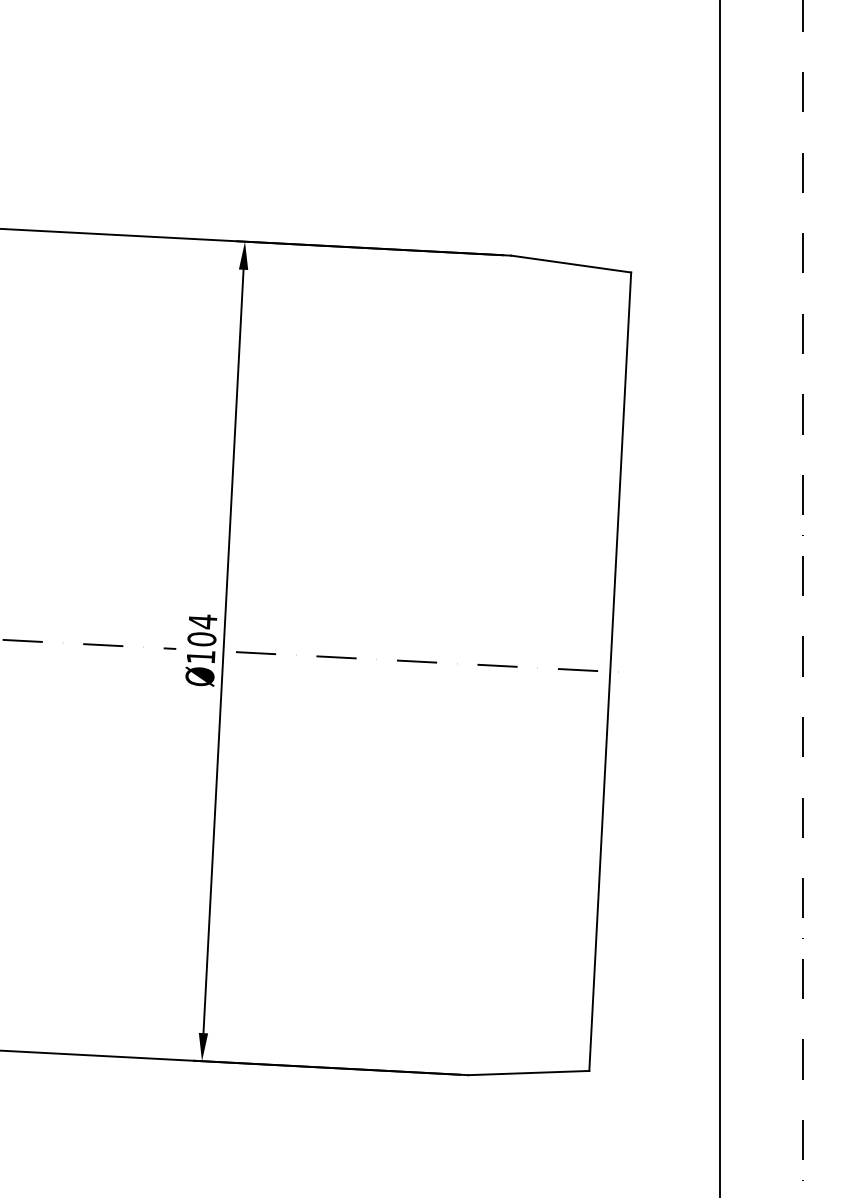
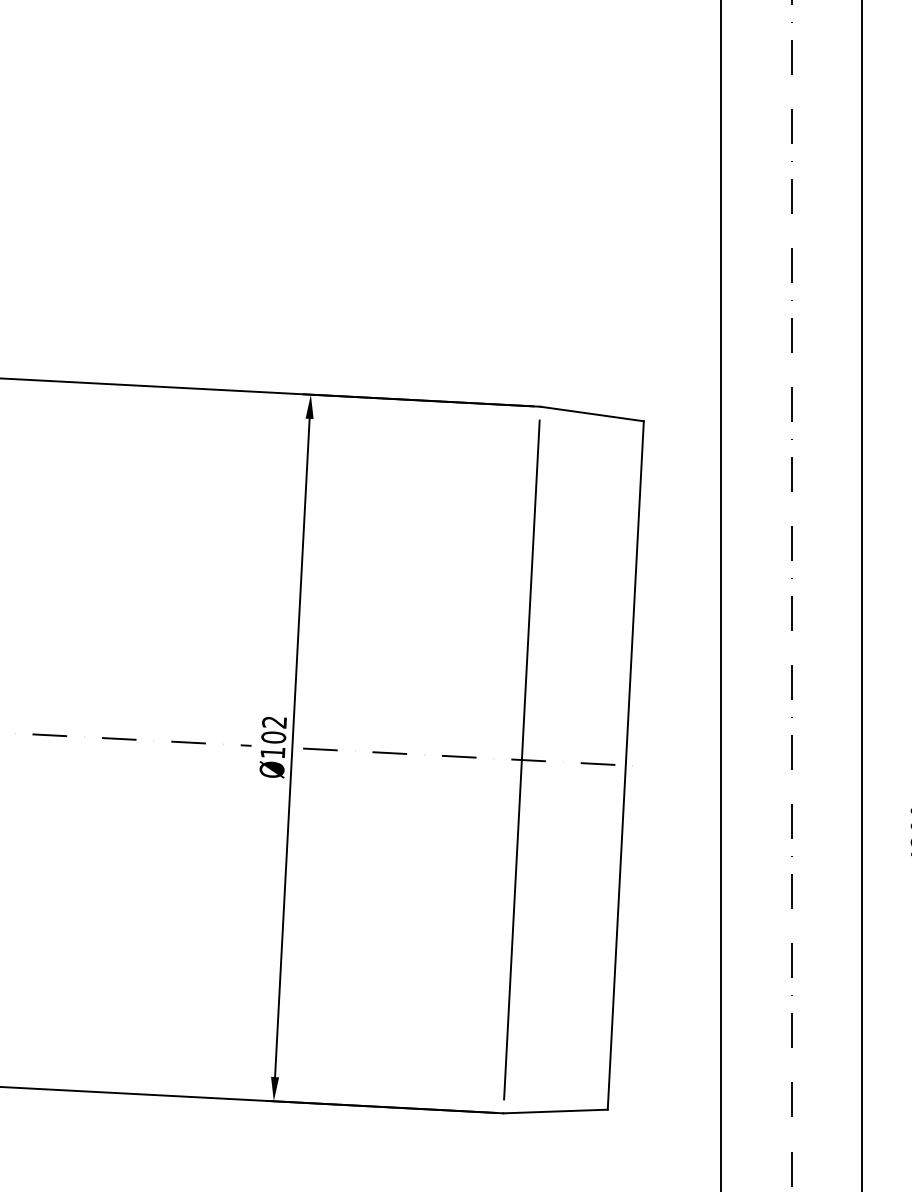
text: (202, 621) -> (274, 722), Ø104 -> Ø102
line: (489, 664) -> (521, 759), added

